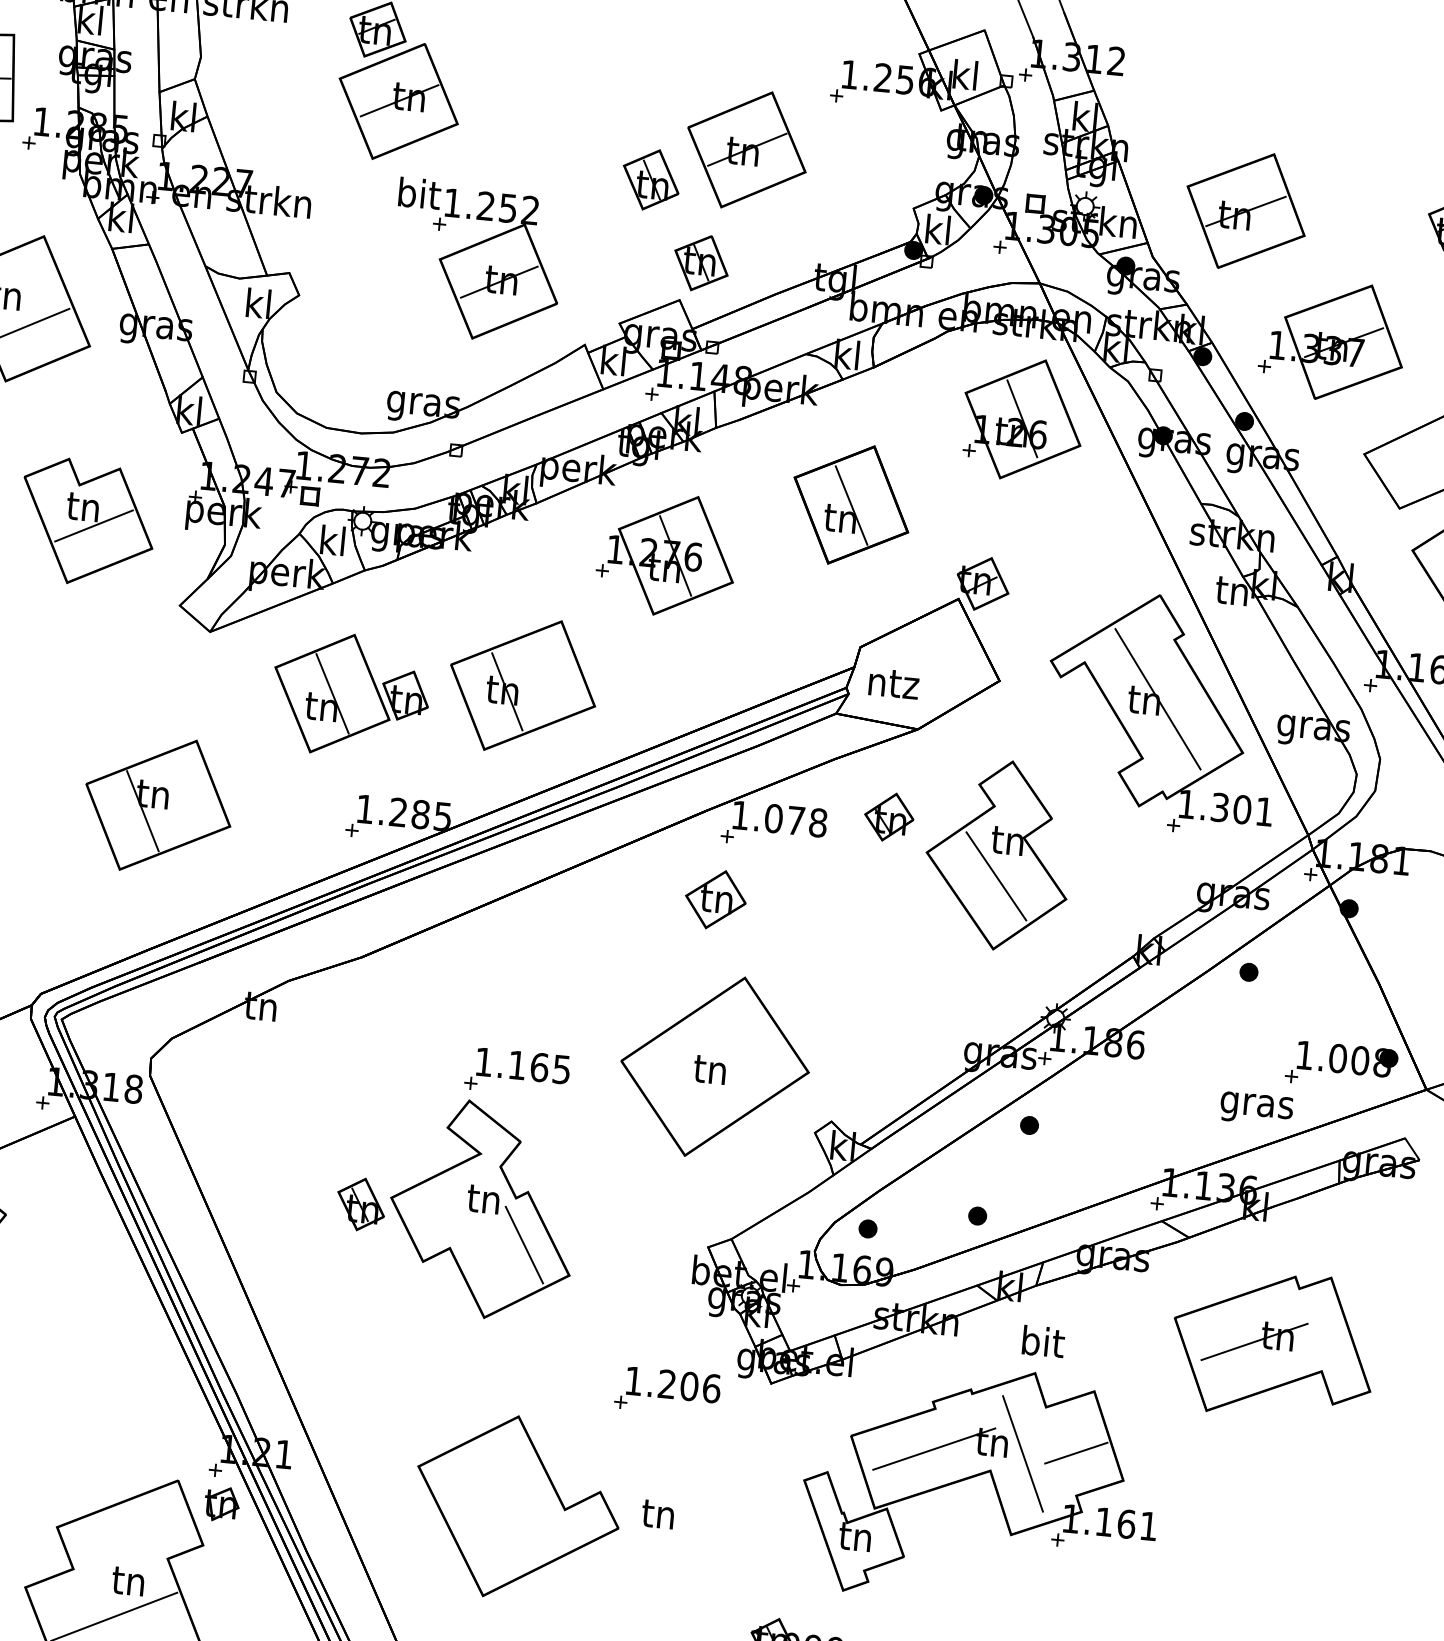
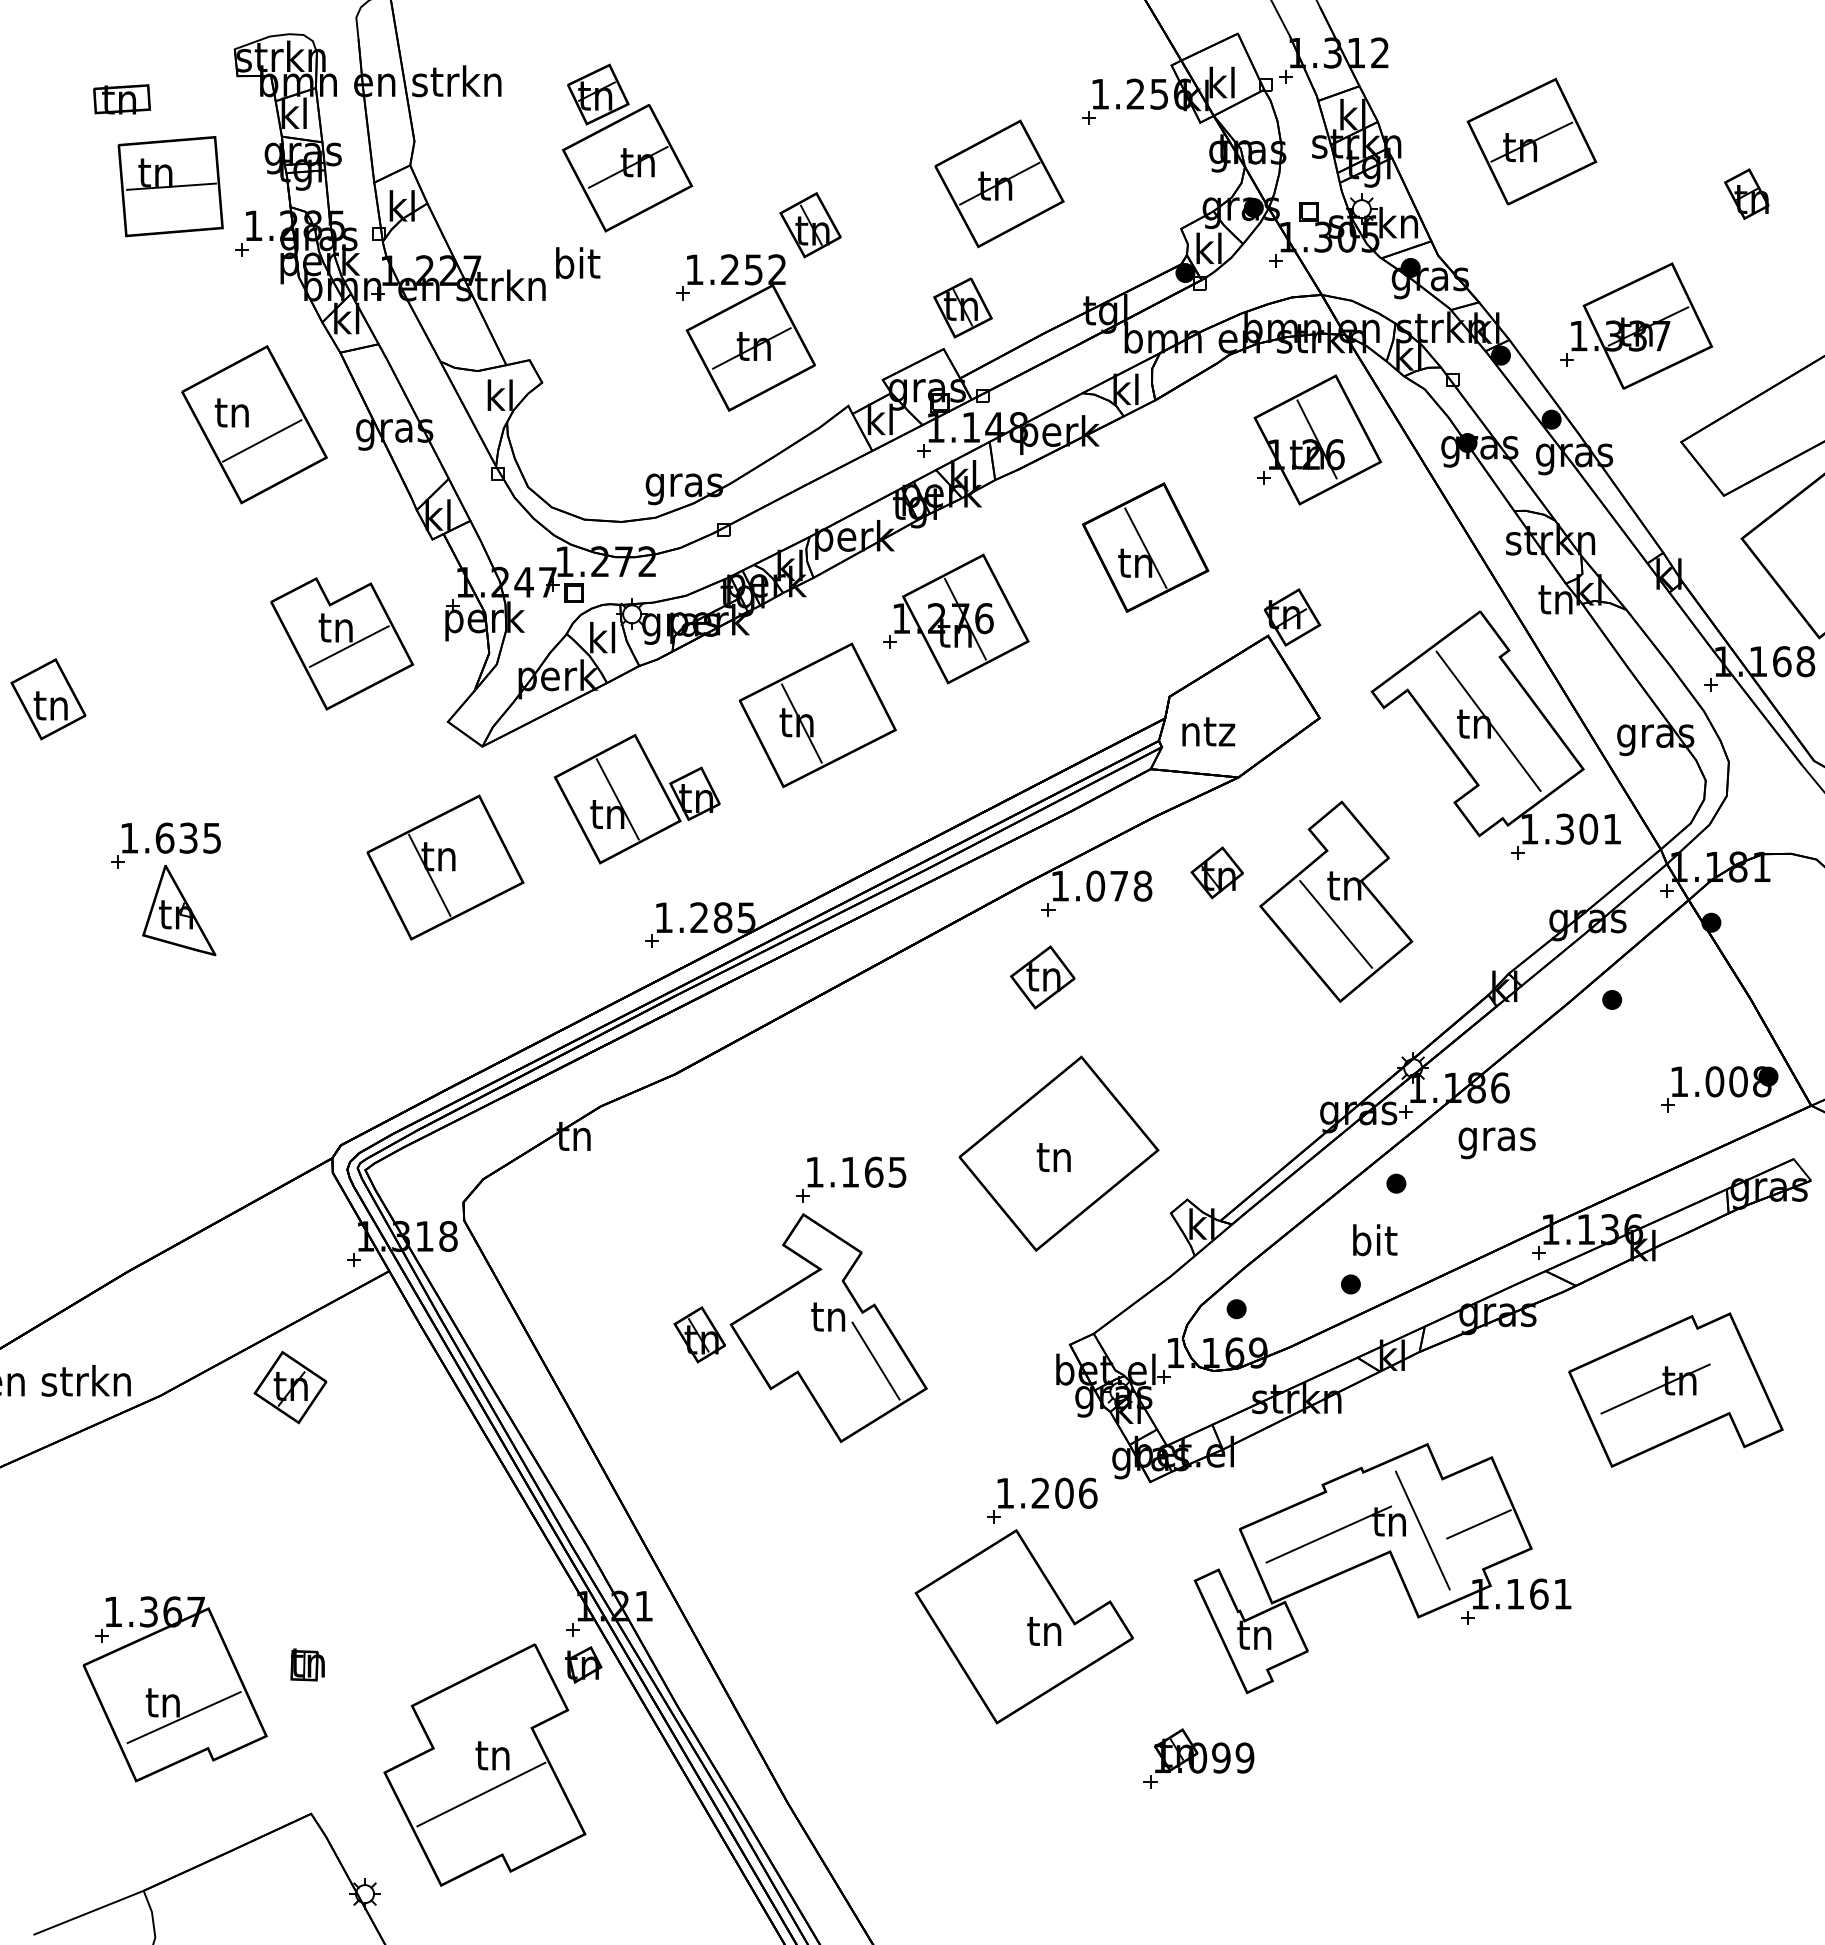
part: (651, 180) -> (810, 225), moved
text: (420, 193) -> (578, 263), moved
part: (1245, 210) -> (1531, 141), moved
part: (522, 685) -> (817, 715), moved
part: (158, 805) -> (445, 867), moved
text: (1256, 1109) -> (1496, 1143), moved
text: (1043, 1342) -> (1375, 1240), moved
part: (516, 1507) -> (1023, 1626), moved

